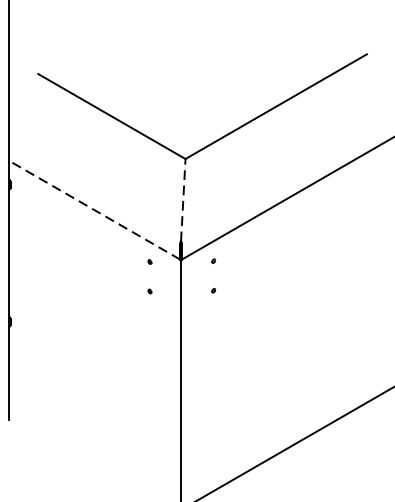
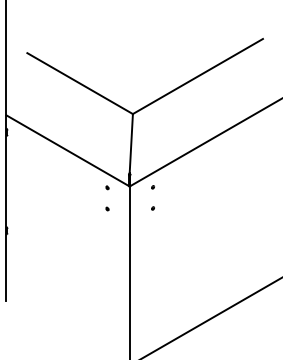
line: (183, 200) -> (131, 143), dashed -> solid
line: (94, 209) -> (67, 150), dashed -> solid

